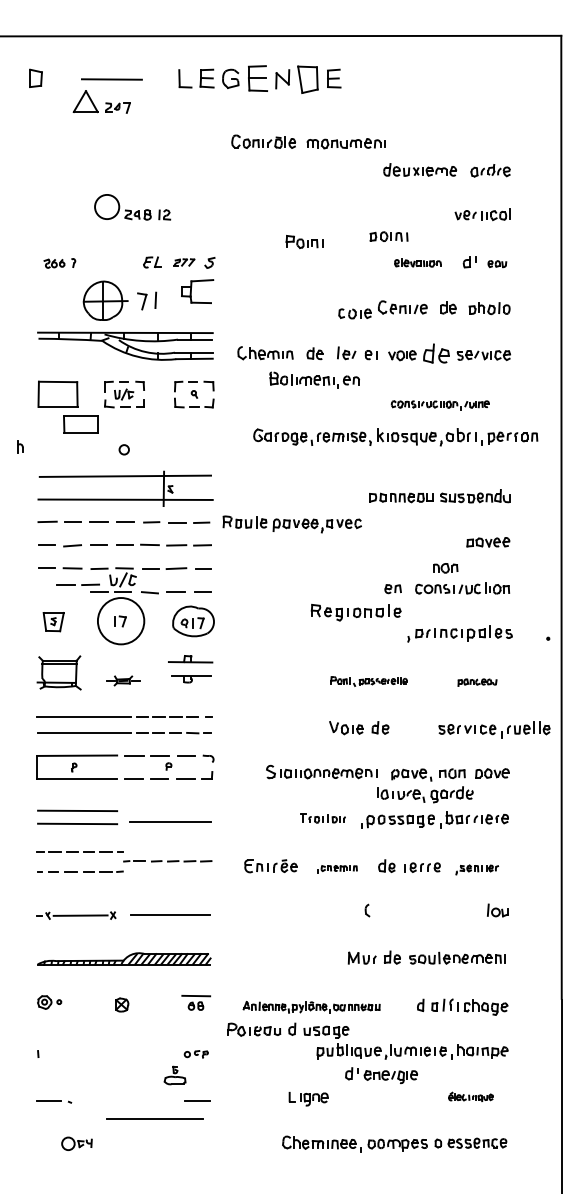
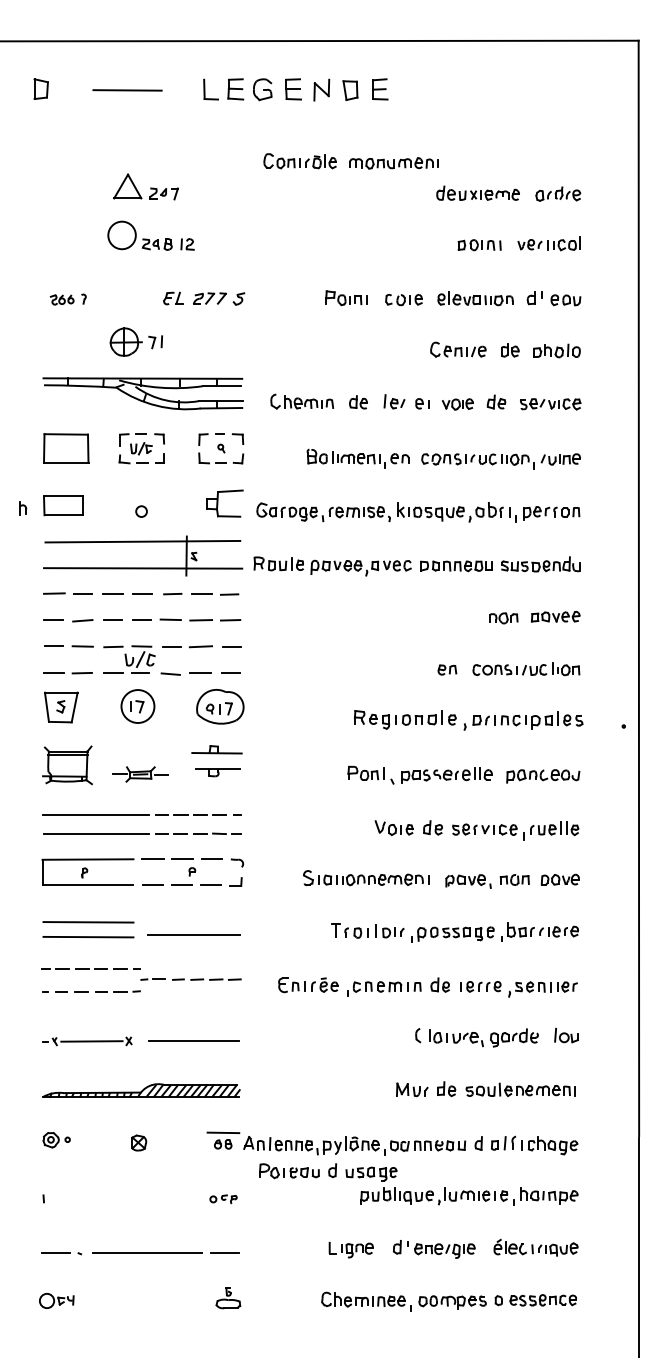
part: (257, 78) -> (293, 89), size x0.71
part: (307, 79) -> (350, 90), size x0.62
part: (101, 101) -> (145, 186), moved
part: (388, 236) -> (479, 245), moved
part: (304, 242) -> (346, 298), moved
part: (183, 262) -> (209, 298), size x1.43
part: (417, 262) -> (475, 298), size x1.43
part: (496, 264) -> (565, 300), size x1.43
part: (197, 291) -> (224, 503), moved
part: (118, 300) -> (135, 341), size x0.62
part: (354, 313) -> (403, 299), moved
part: (436, 353) -> (496, 401), size x0.62
part: (314, 380) -> (357, 458), moved
part: (439, 405) -> (500, 461), size x1.43
part: (81, 424) -> (63, 505), moved
part: (395, 437) -> (418, 512), moved
part: (292, 524) -> (332, 566), moved
part: (445, 568) -> (503, 618), moved
line: (74, 585) -> (64, 673), moved
part: (356, 612) -> (405, 719), moved
circle: (120, 621) -> (137, 706), size x0.62
part: (53, 622) -> (61, 707), size x1.43
part: (123, 680) -> (140, 774), size x1.43
part: (368, 680) -> (419, 774), size x1.67
part: (477, 682) -> (543, 776), size x1.67
part: (494, 730) -> (515, 830), moved
part: (424, 794) -> (483, 1037), moved
part: (322, 818) -> (367, 930), size x1.43
part: (337, 869) -> (384, 988), size x1.67
part: (476, 869) -> (542, 989), size x1.43
part: (311, 1007) -> (354, 1145), size x1.43
part: (175, 1075) -> (228, 1298), moved
part: (381, 1075) -> (434, 1249), moved
part: (470, 1096) -> (535, 1247), size x1.67
line: (154, 1118) -> (147, 1252), moved
part: (76, 1143) -> (56, 1300), moved

